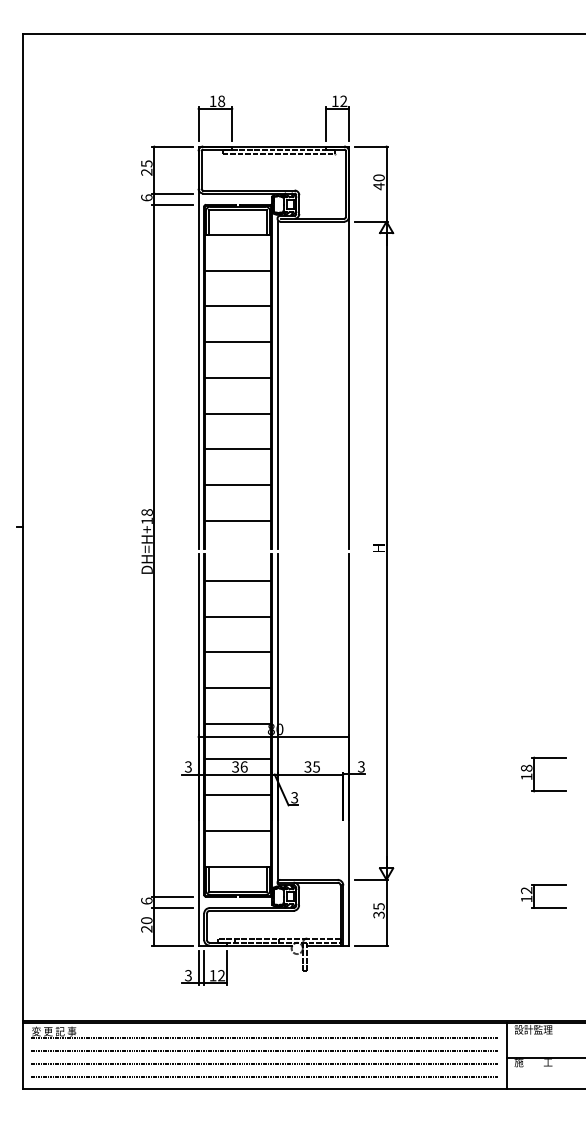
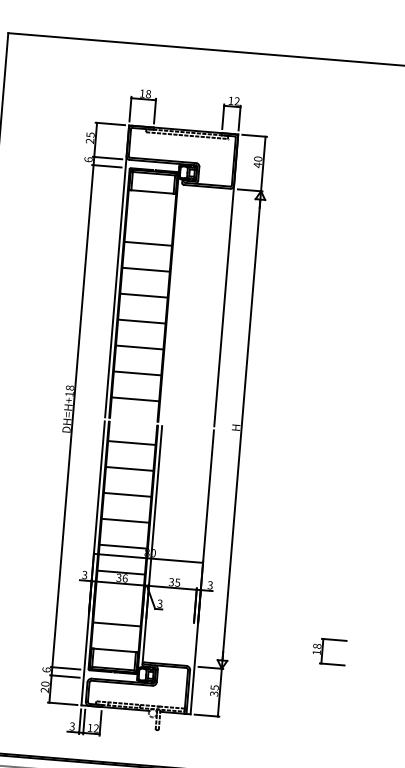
line: (237, 270) -> (150, 217), removed
line: (277, 384) -> (172, 302), removed
part: (534, 774) -> (322, 651), moved
line: (237, 795) -> (118, 598), removed
part: (534, 896) -> (328, 689), removed

